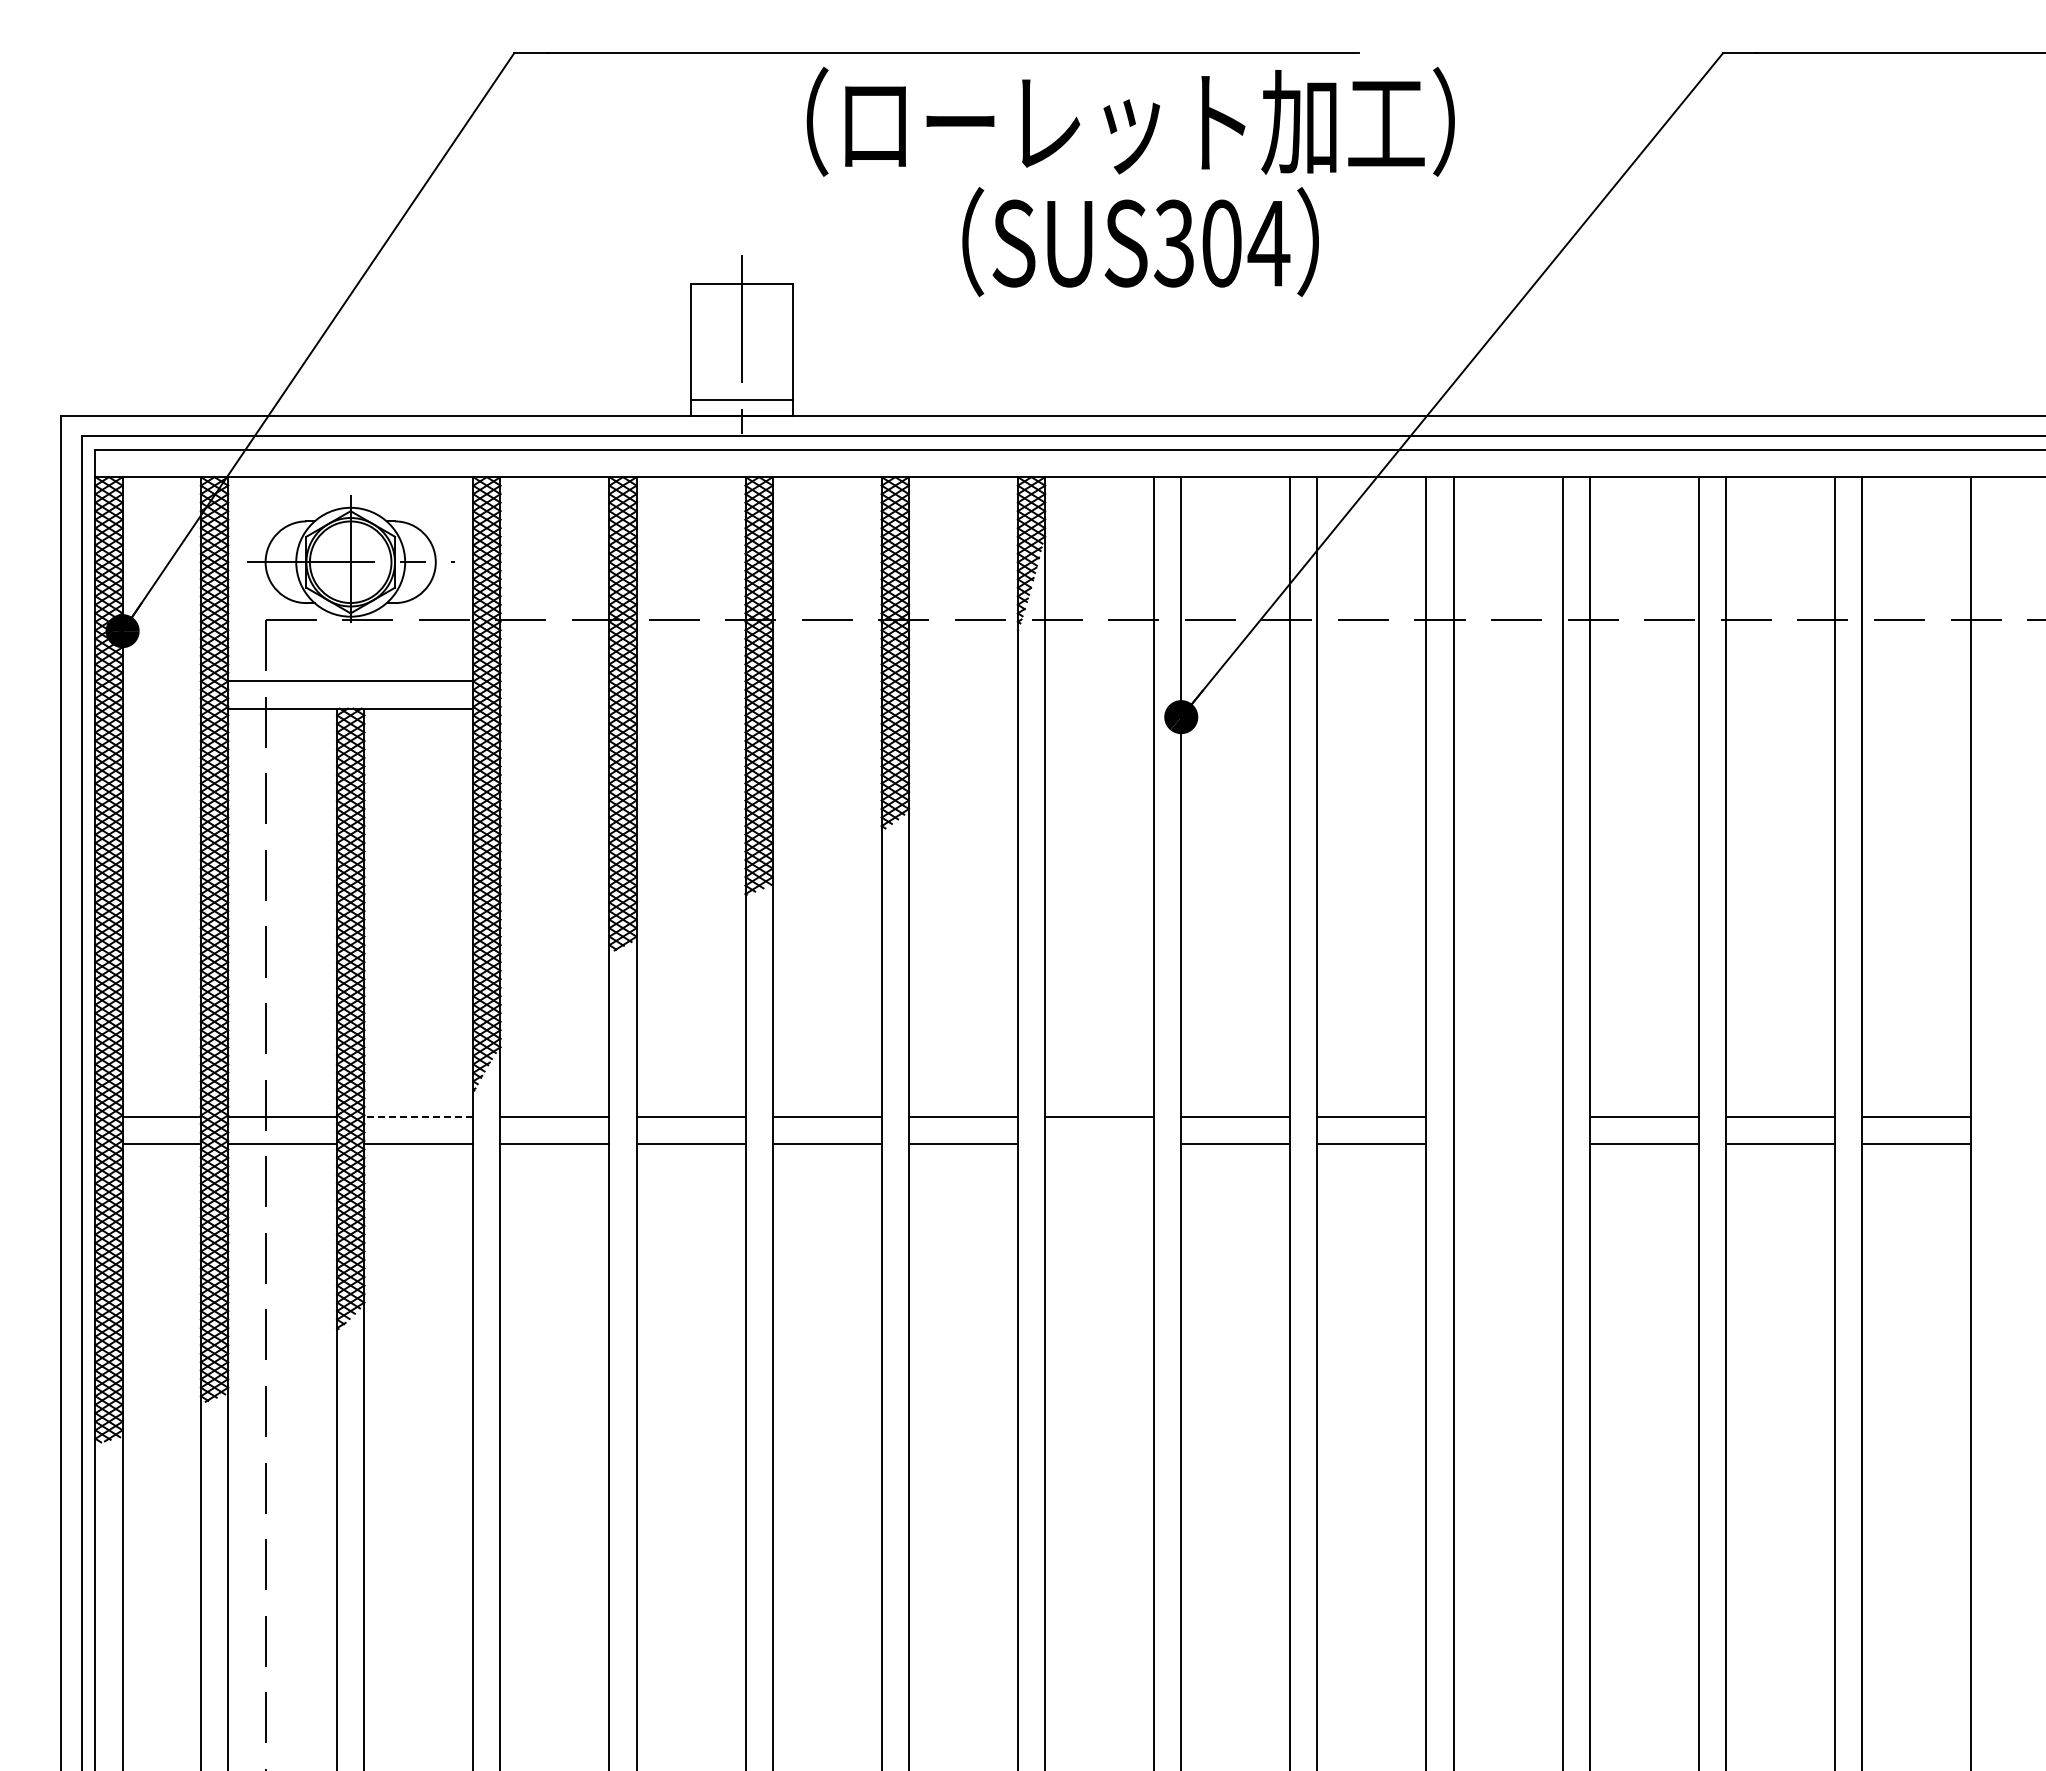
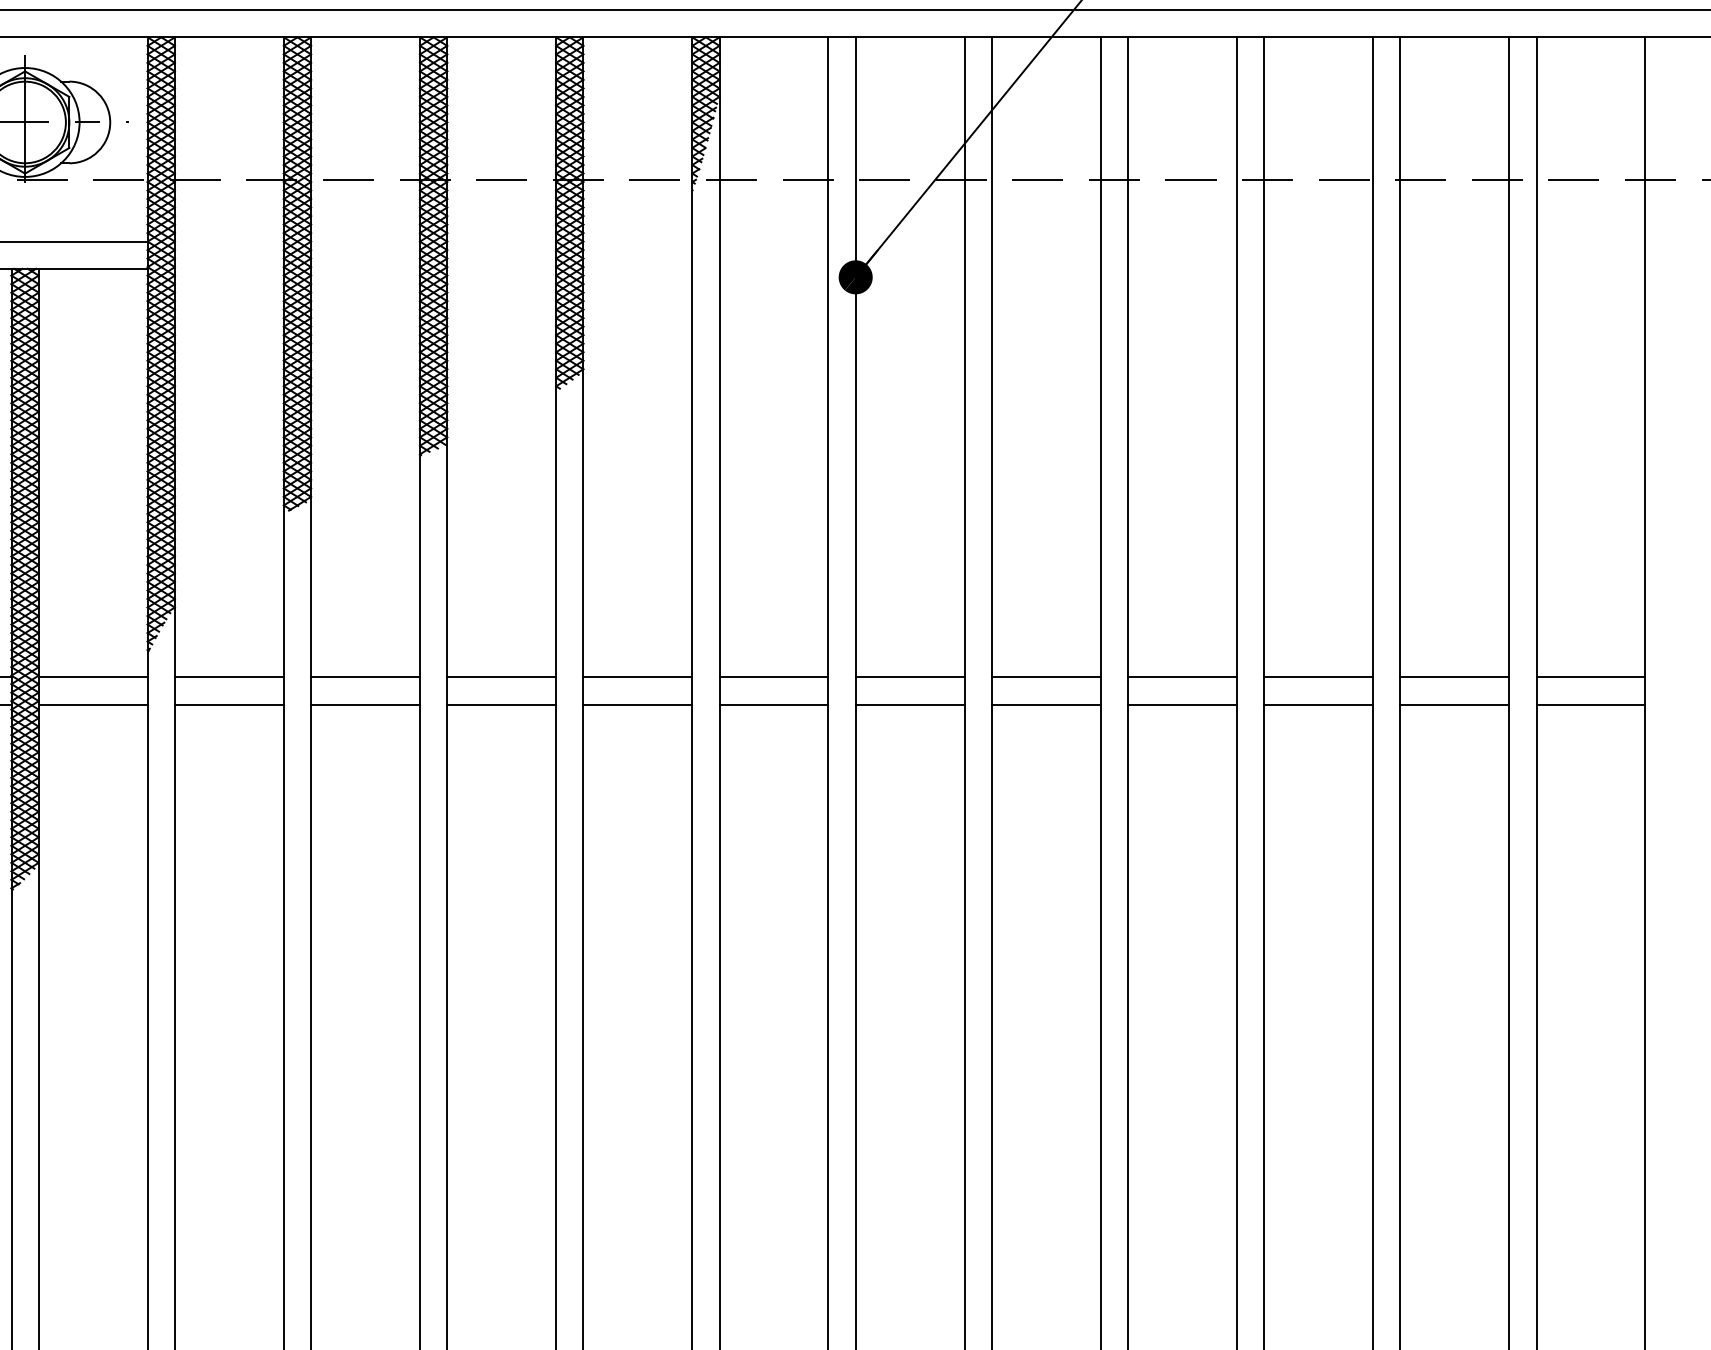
line: (418, 1117) -> (92, 677), dashed -> solid
line: (1507, 1117) -> (1181, 677), added
line: (1099, 1144) -> (773, 704), added
line: (1507, 1144) -> (1181, 704), added

